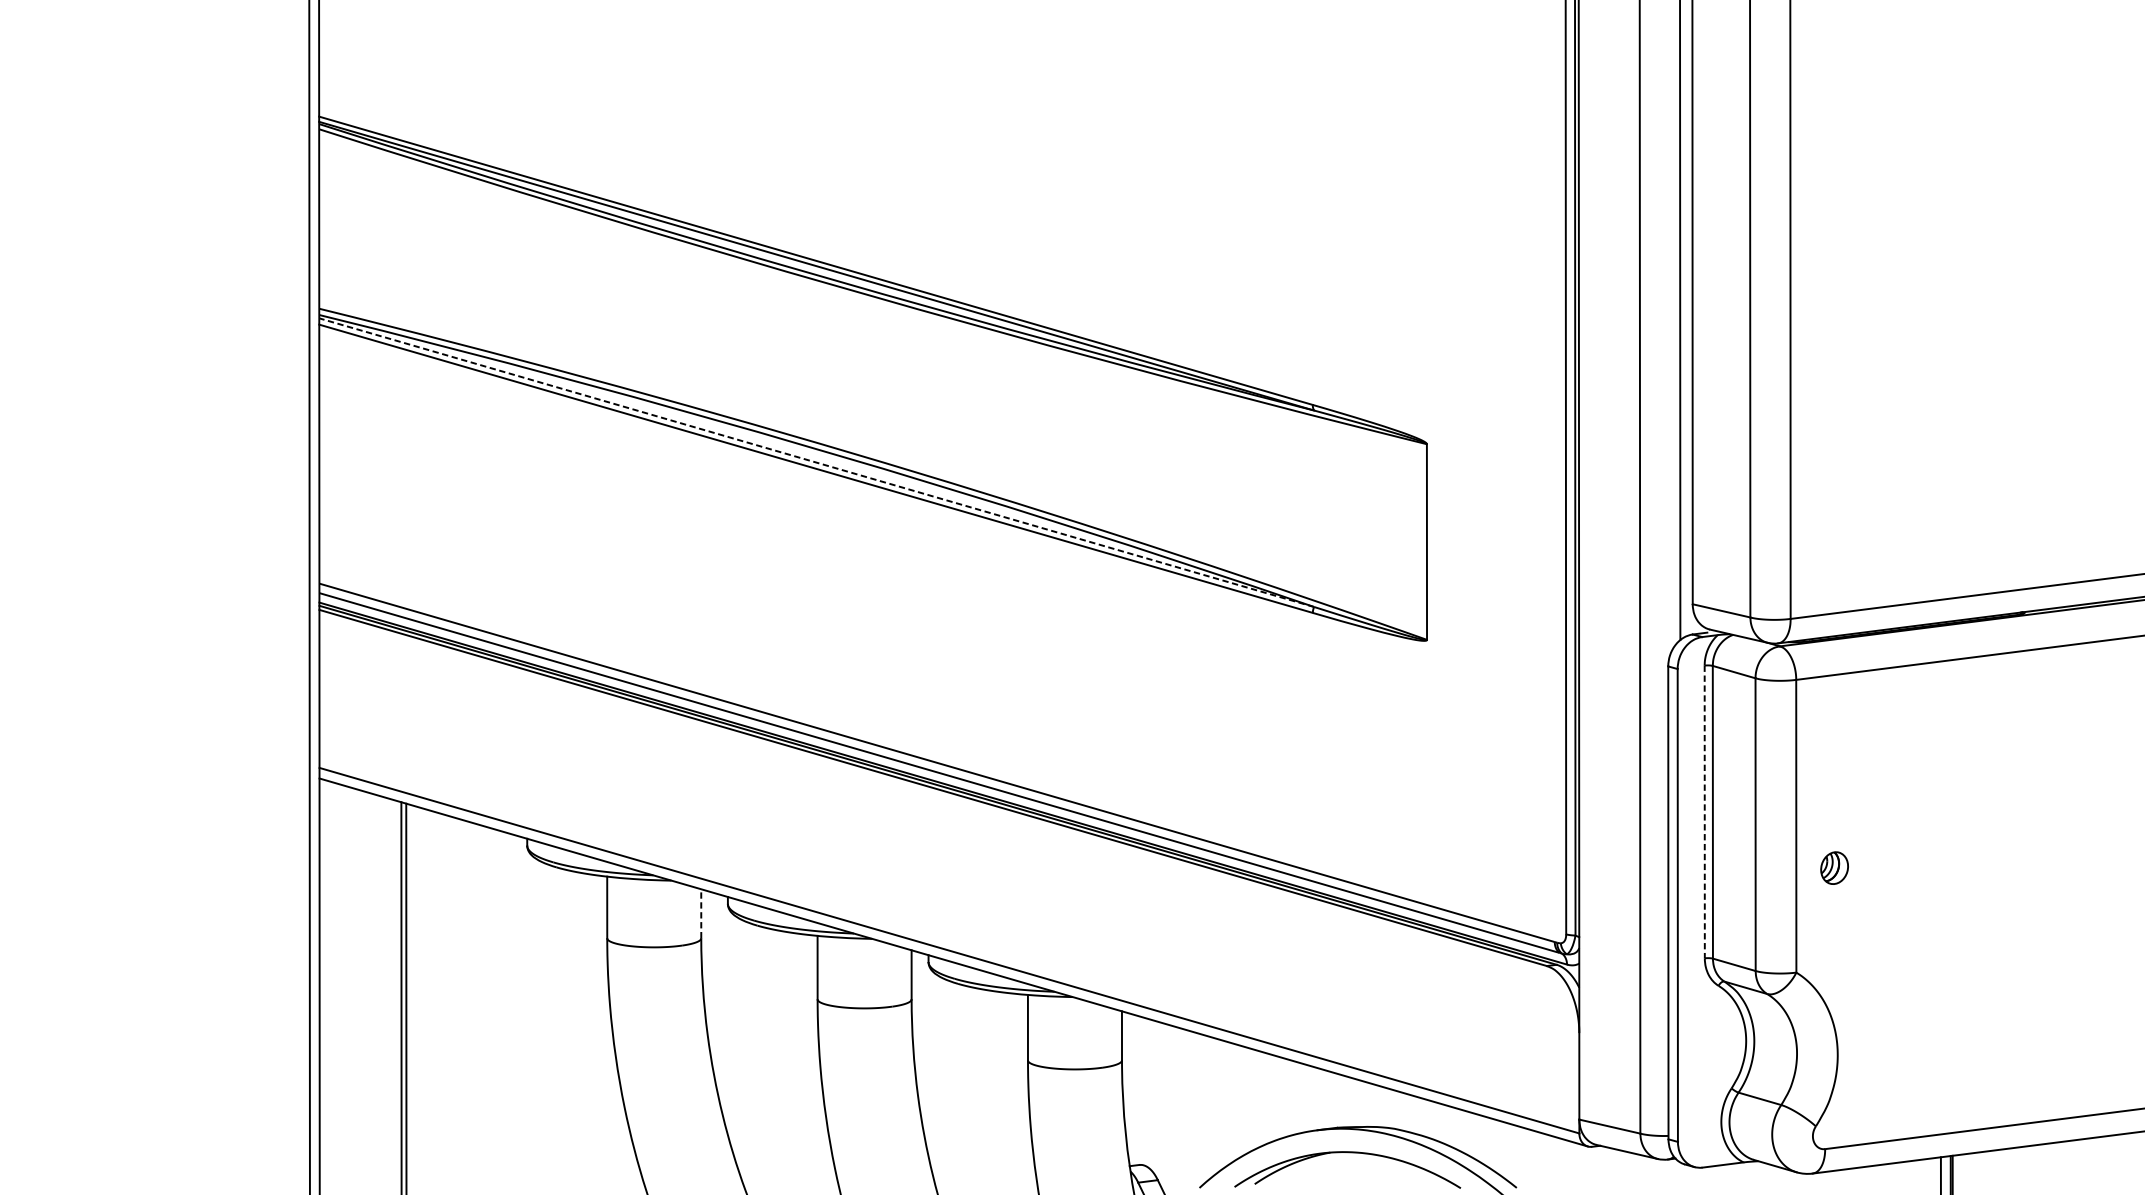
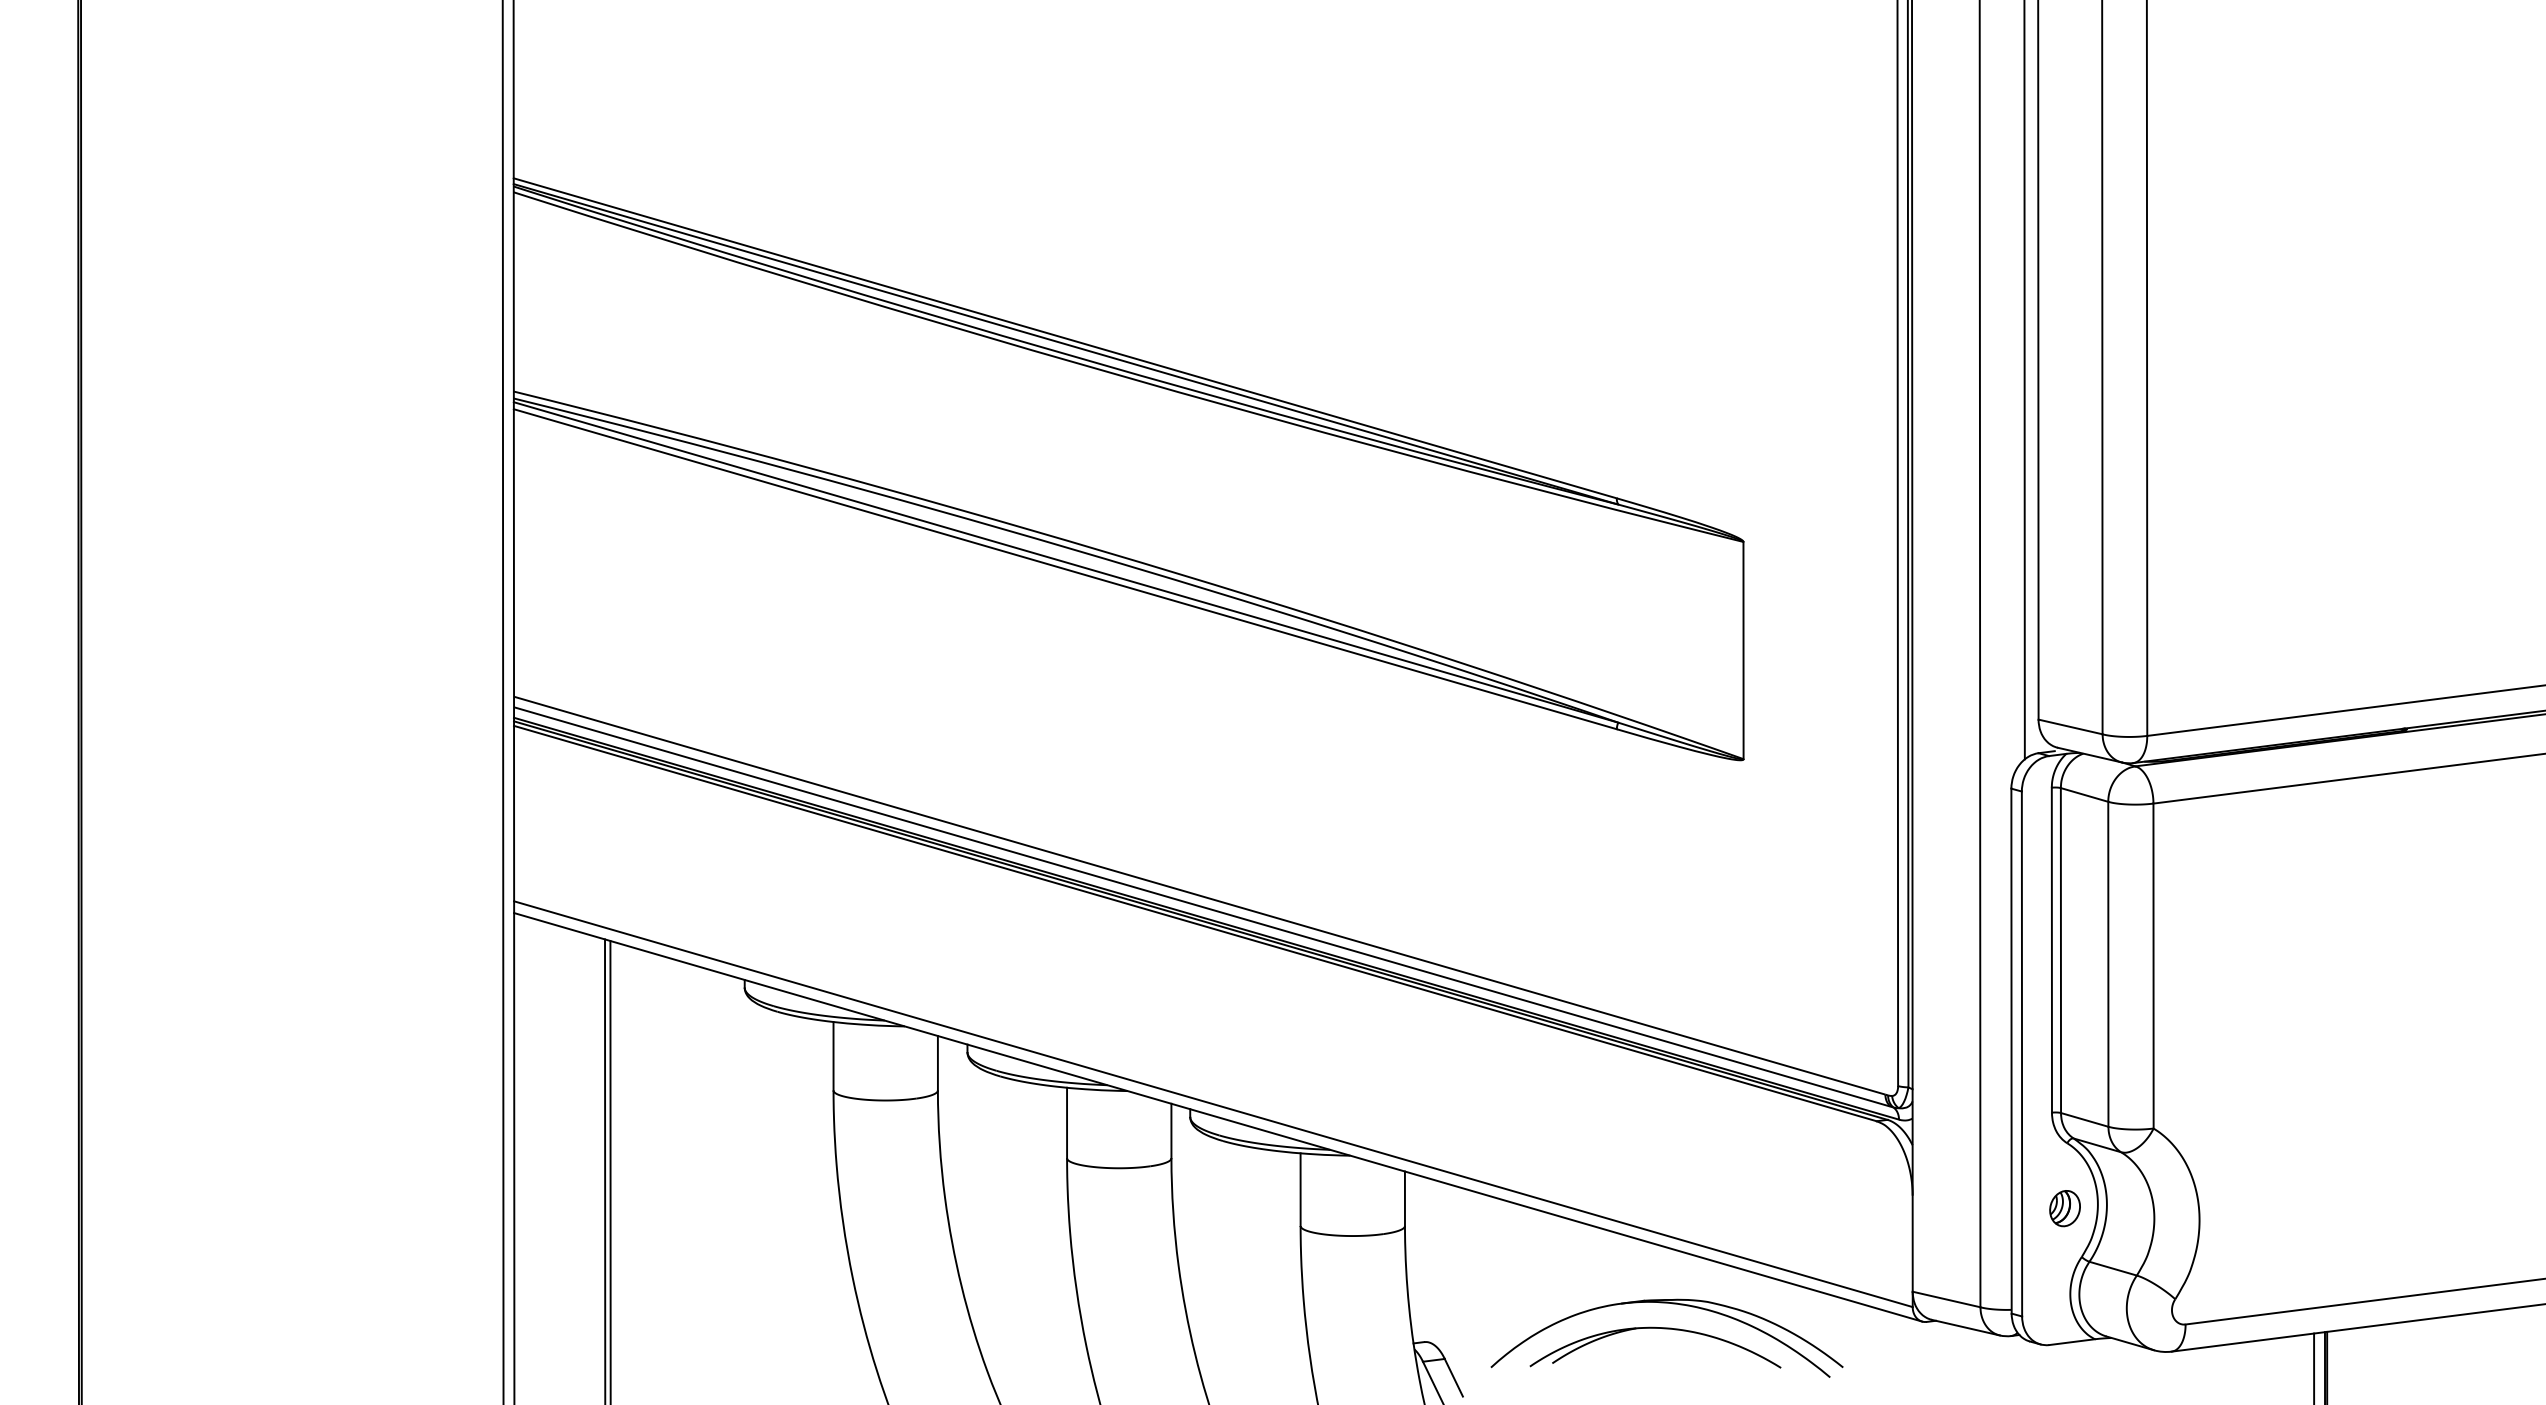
line: (816, 462) -> (1065, 562), dashed -> solid
line: (1704, 812) -> (2051, 950), dashed -> solid
part: (1834, 868) -> (2064, 1208), moved
line: (700, 913) -> (937, 1062), dashed -> solid

